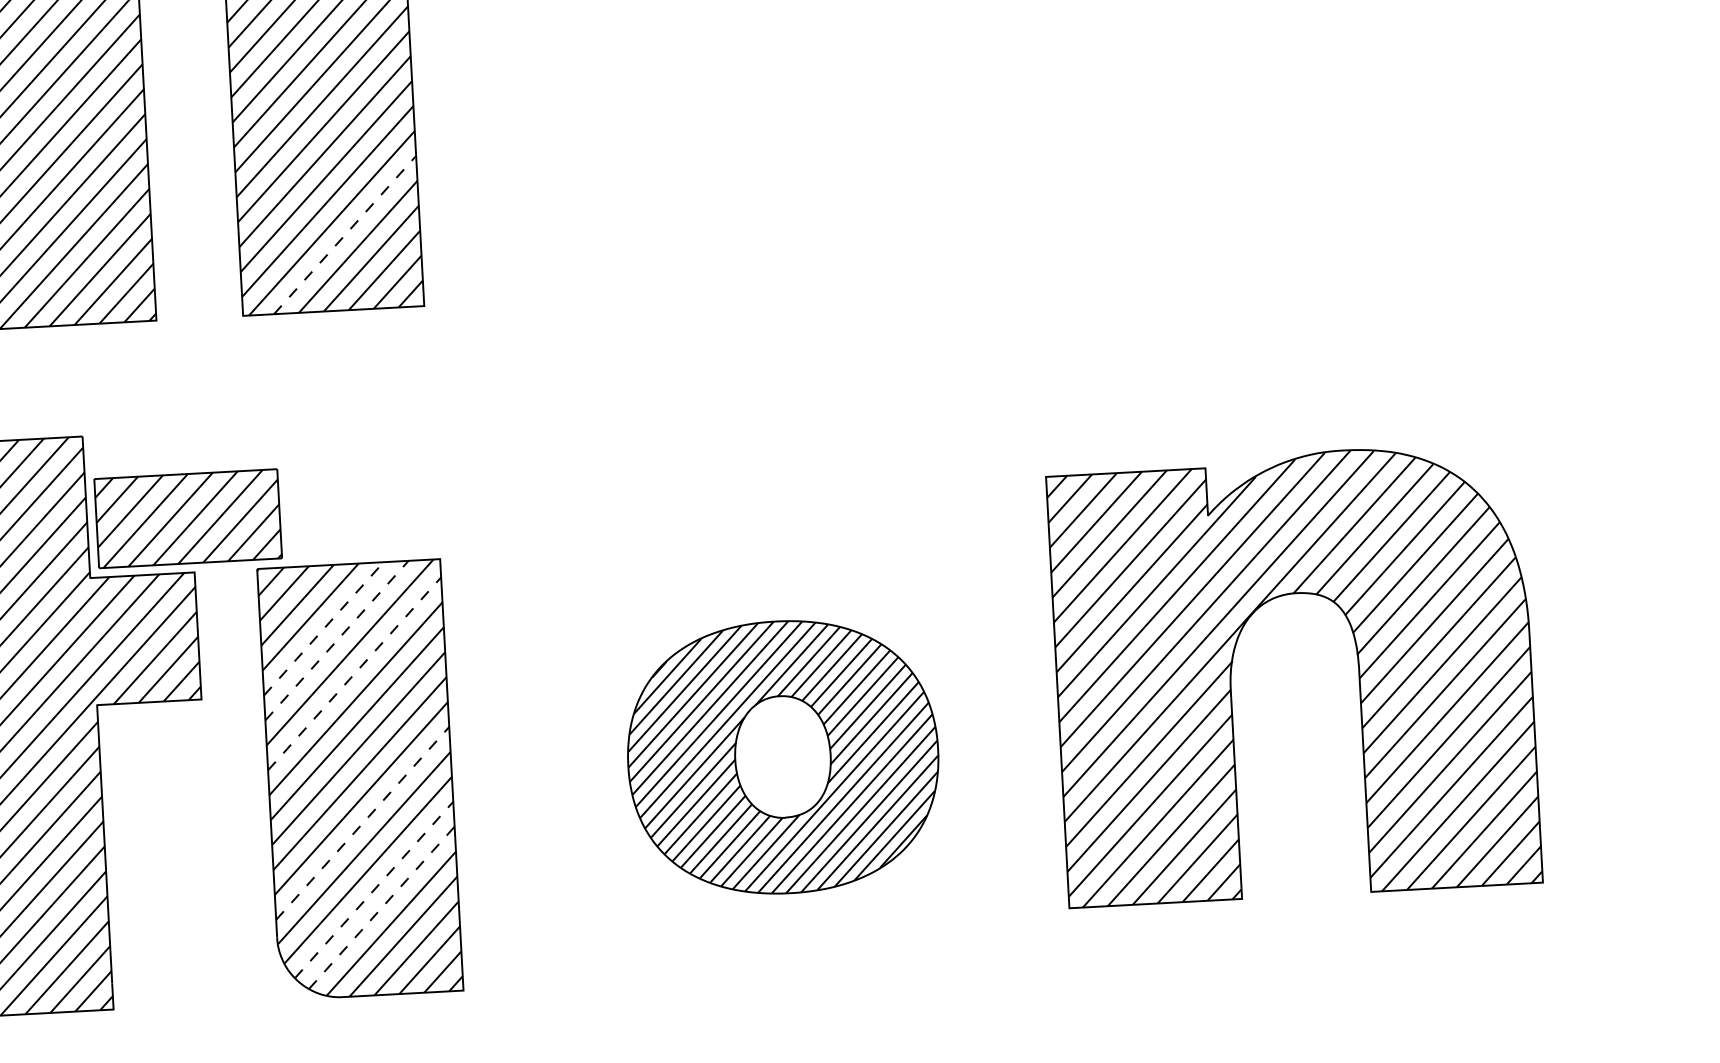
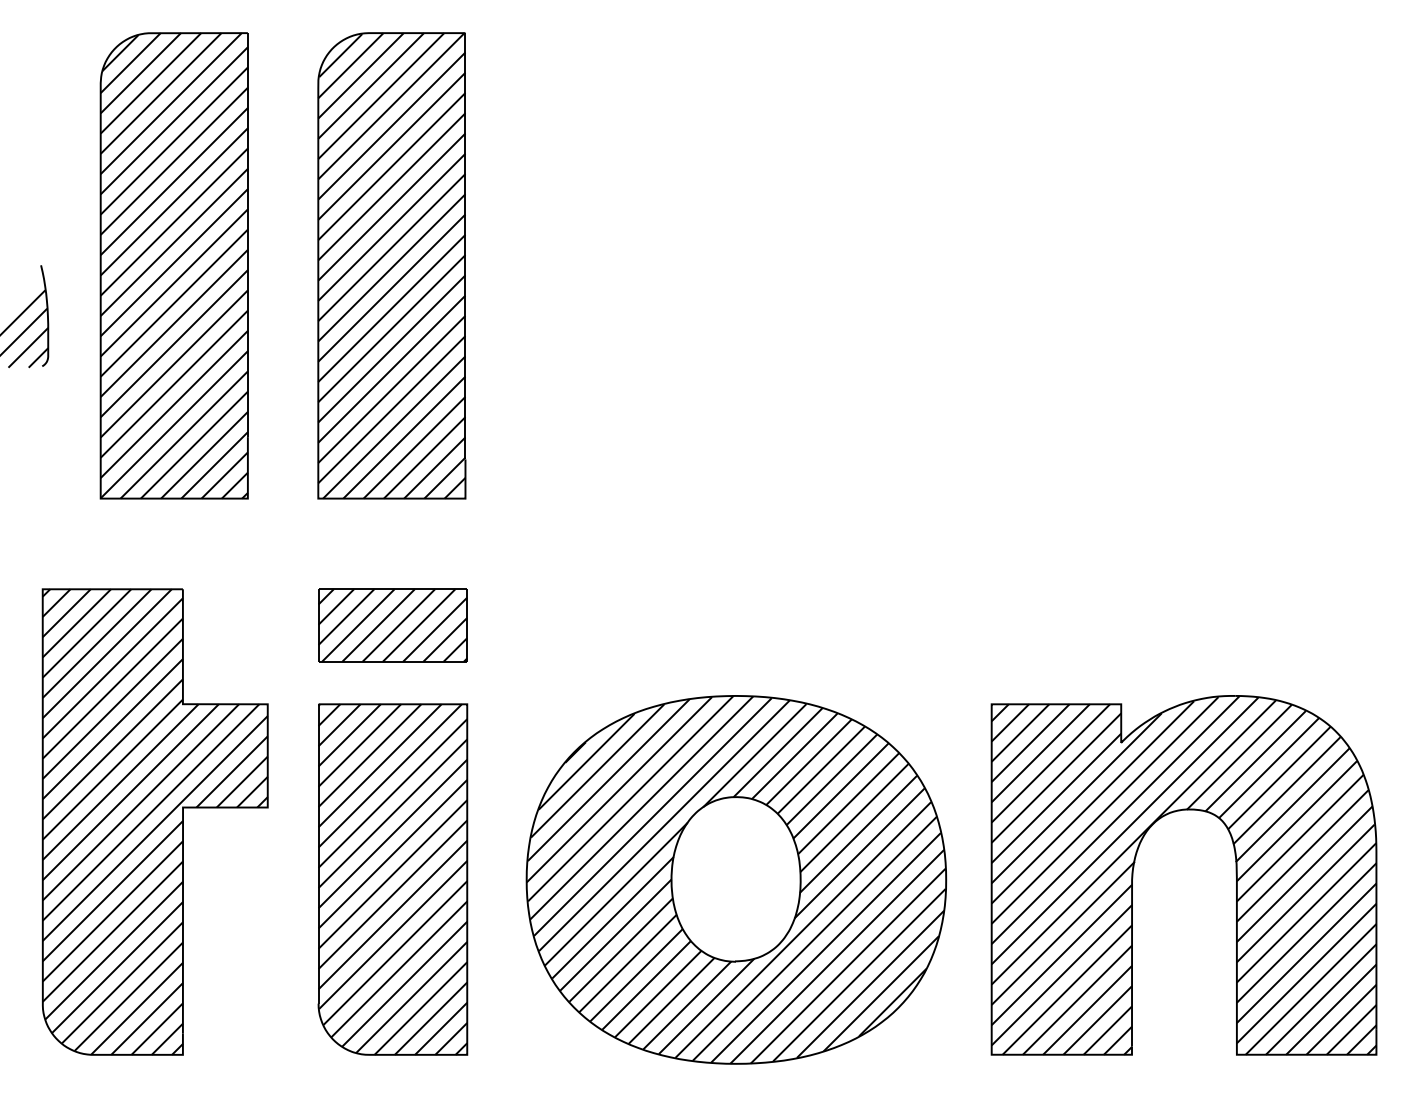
line: (345, 234) -> (404, 437), dashed -> solid
part: (187, 518) -> (392, 625), moved
line: (323, 628) -> (369, 755), dashed -> solid
line: (337, 640) -> (380, 765), dashed -> solid
part: (1232, 668) -> (1134, 867), moved
line: (355, 673) -> (393, 793), dashed -> solid
part: (783, 756) -> (736, 879), size x1.67
line: (363, 822) -> (393, 914), dashed -> solid
line: (374, 890) -> (399, 969), dashed -> solid
line: (382, 906) -> (405, 983), dashed -> solid

